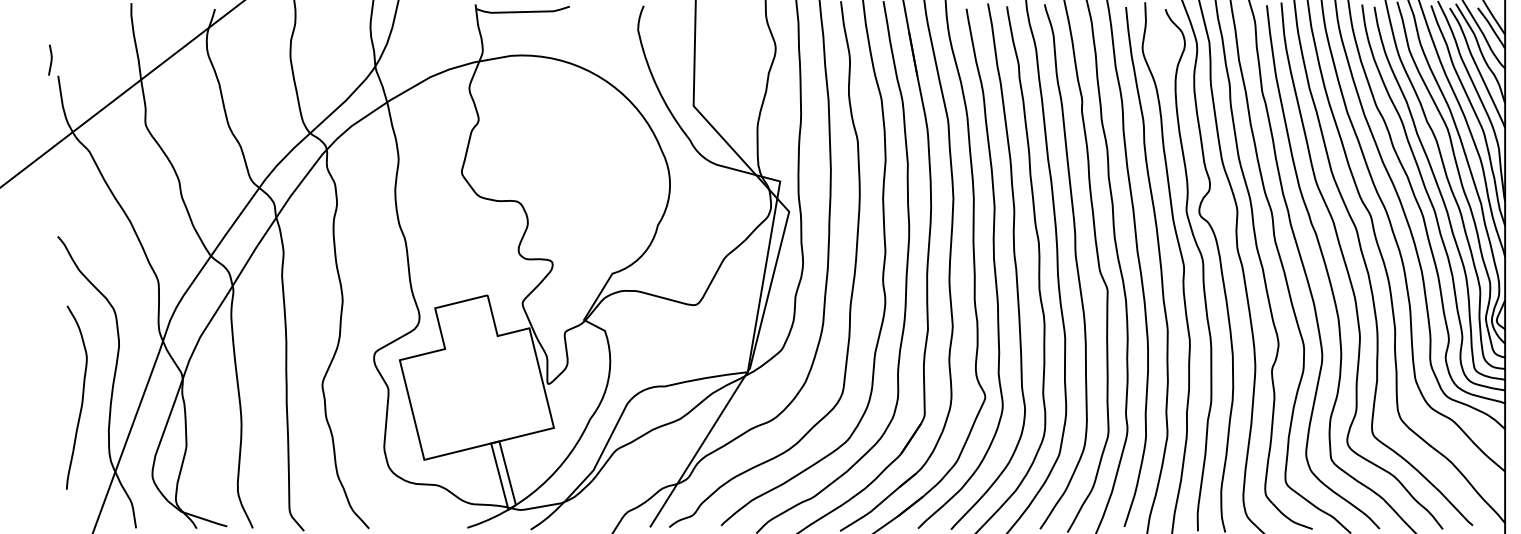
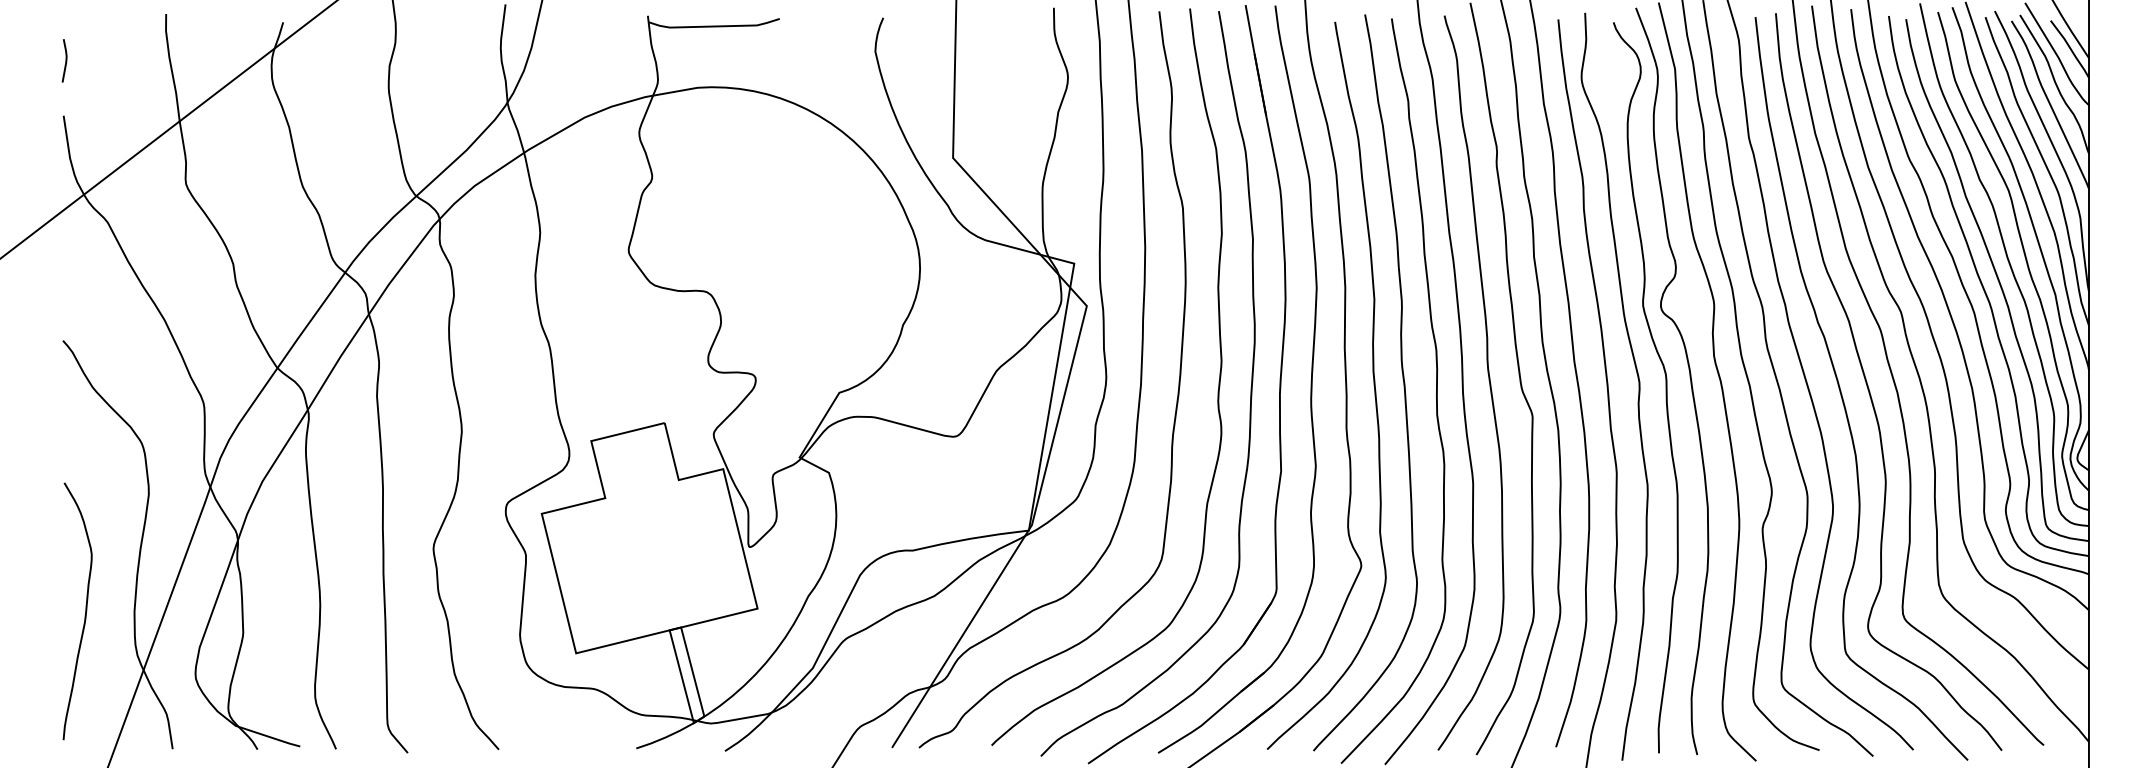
line: (50, 59) -> (65, 60), moved
curve: (82, 397) -> (85, 611), moved

